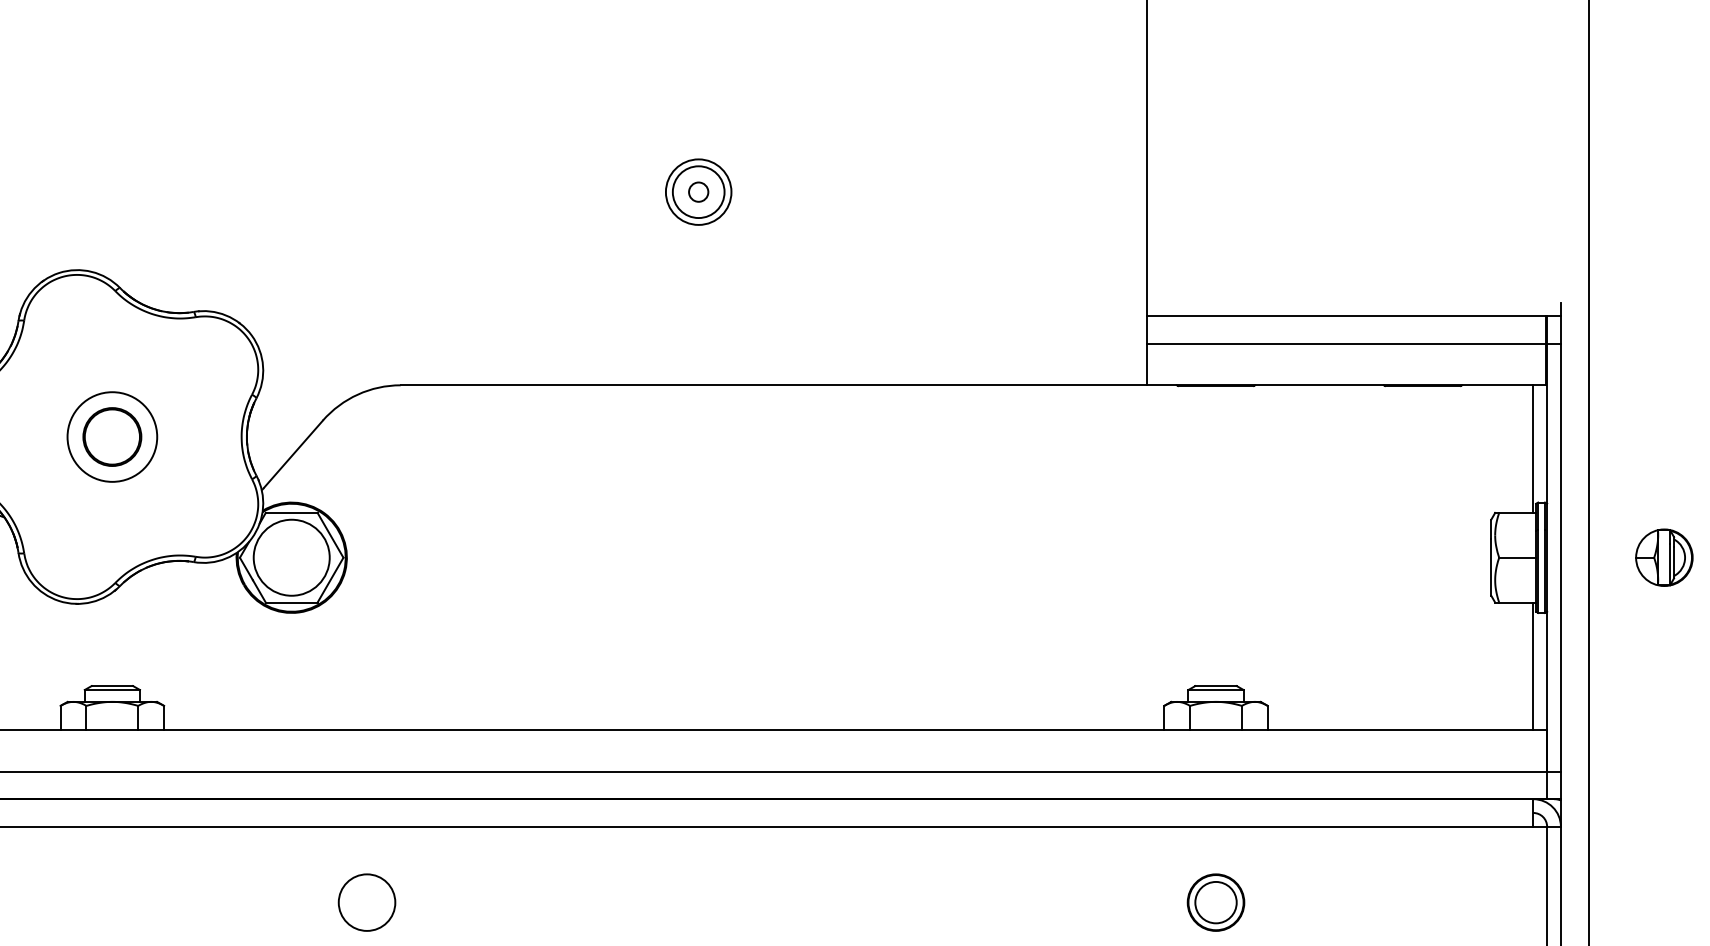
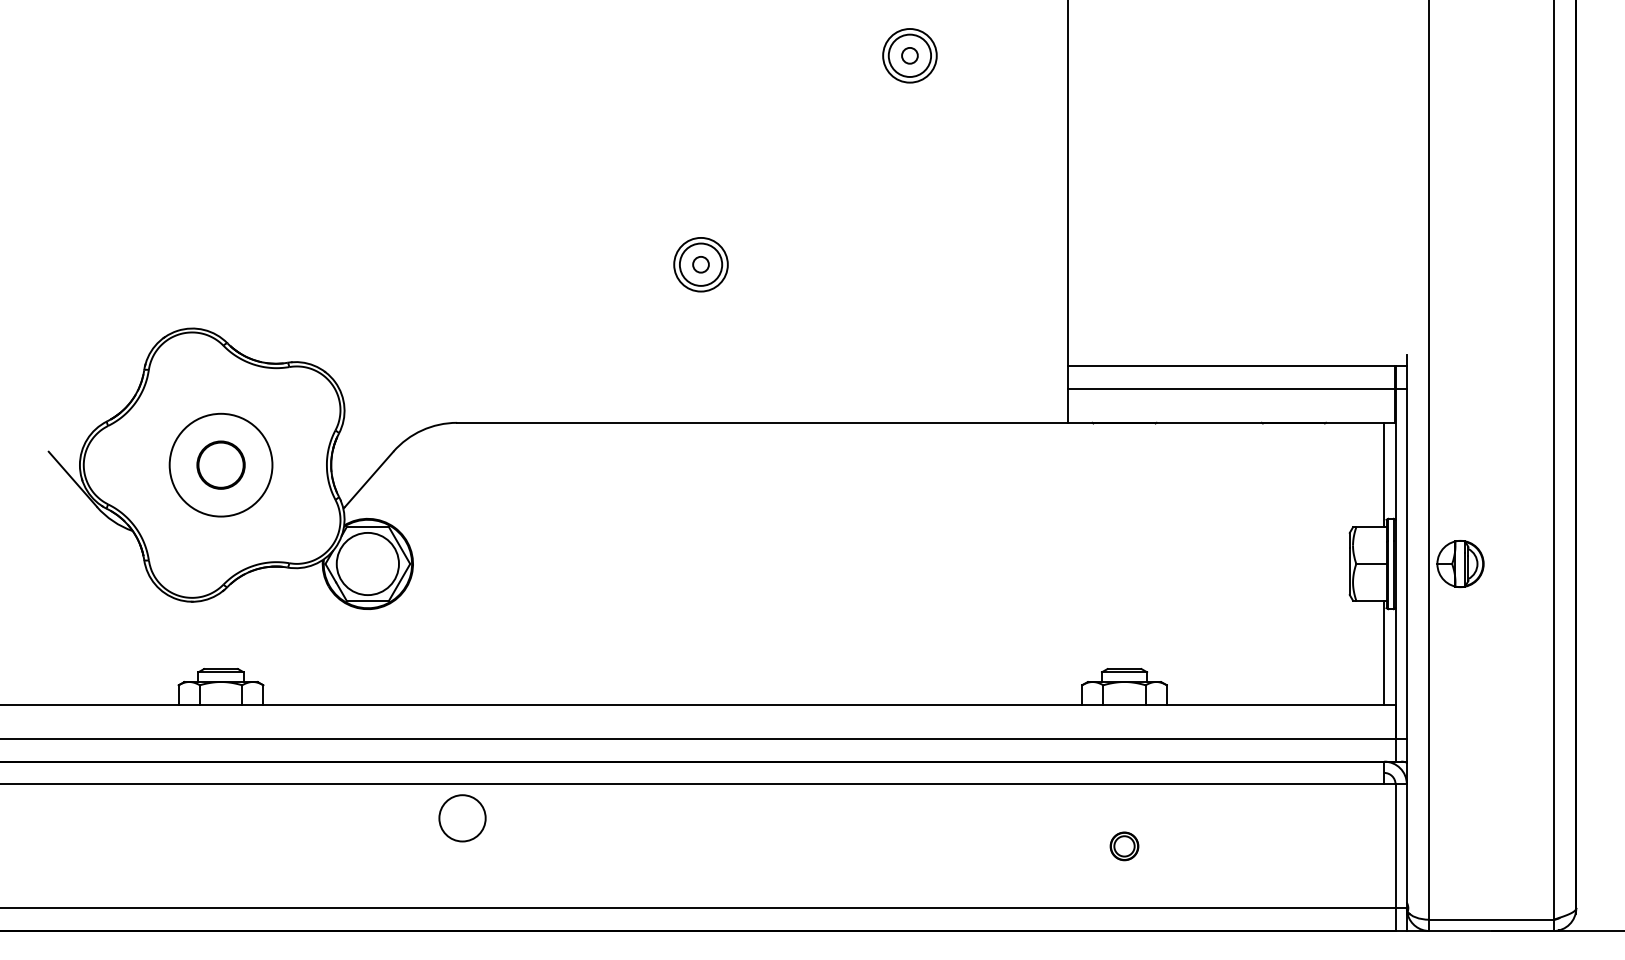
circle: (111, 436) -> (220, 464), size x1.4
part: (1664, 557) -> (1460, 563), moved
circle: (366, 902) -> (462, 818), moved
part: (1216, 902) -> (1124, 846), size x0.6

